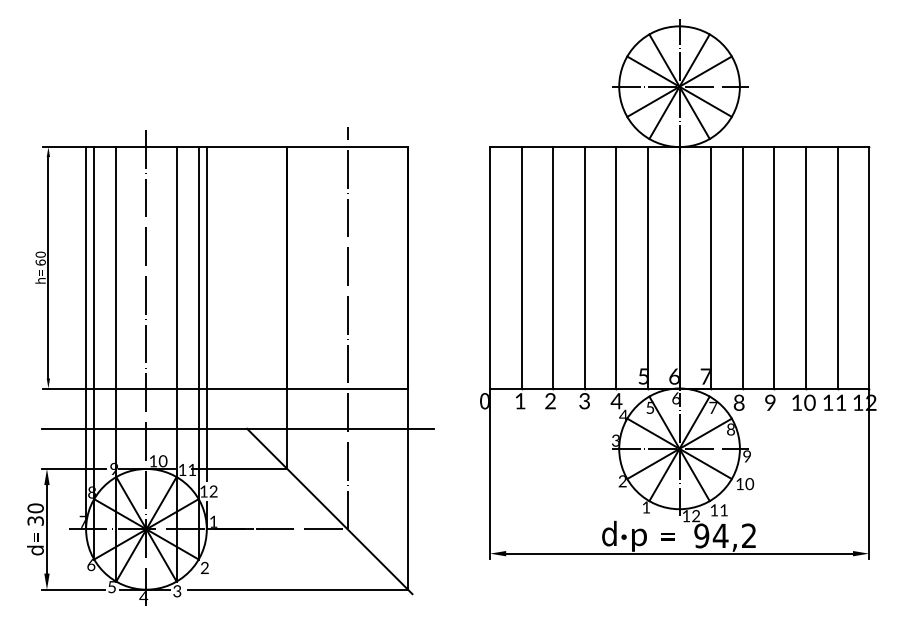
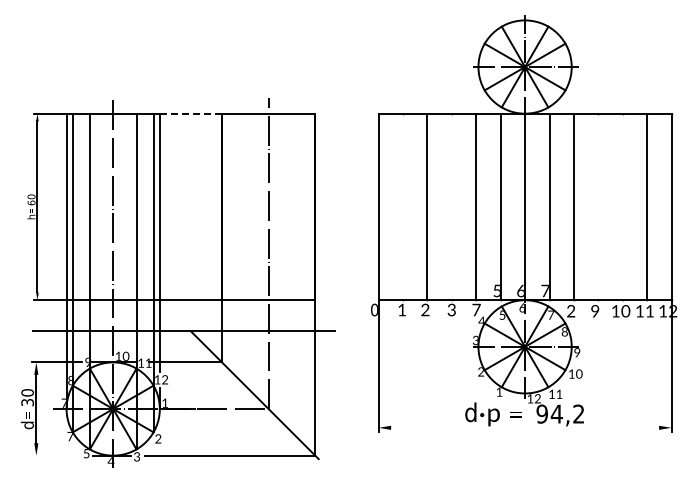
line: (247, 146) -> (191, 113), solid -> dashed
line: (522, 267) -> (403, 206), removed
line: (584, 267) -> (451, 206), removed
line: (774, 267) -> (598, 206), removed
line: (805, 267) -> (622, 206), removed
text: (615, 400) -> (475, 309), 4 -> 7
text: (739, 403) -> (571, 311), 8 -> 2
line: (680, 553) -> (525, 427), removed
text: (91, 564) -> (70, 436), 6 -> 7
line: (73, 589) -> (56, 455), removed

